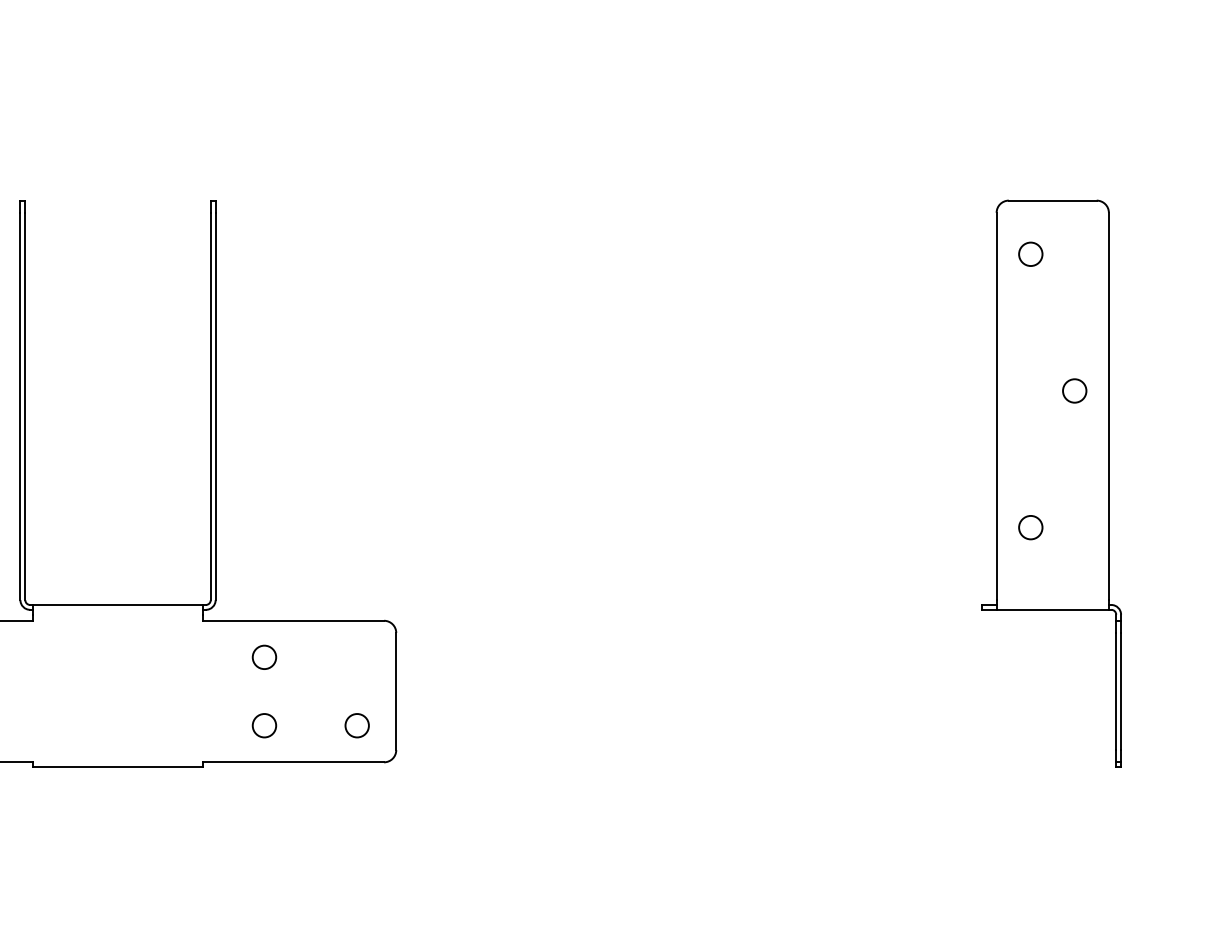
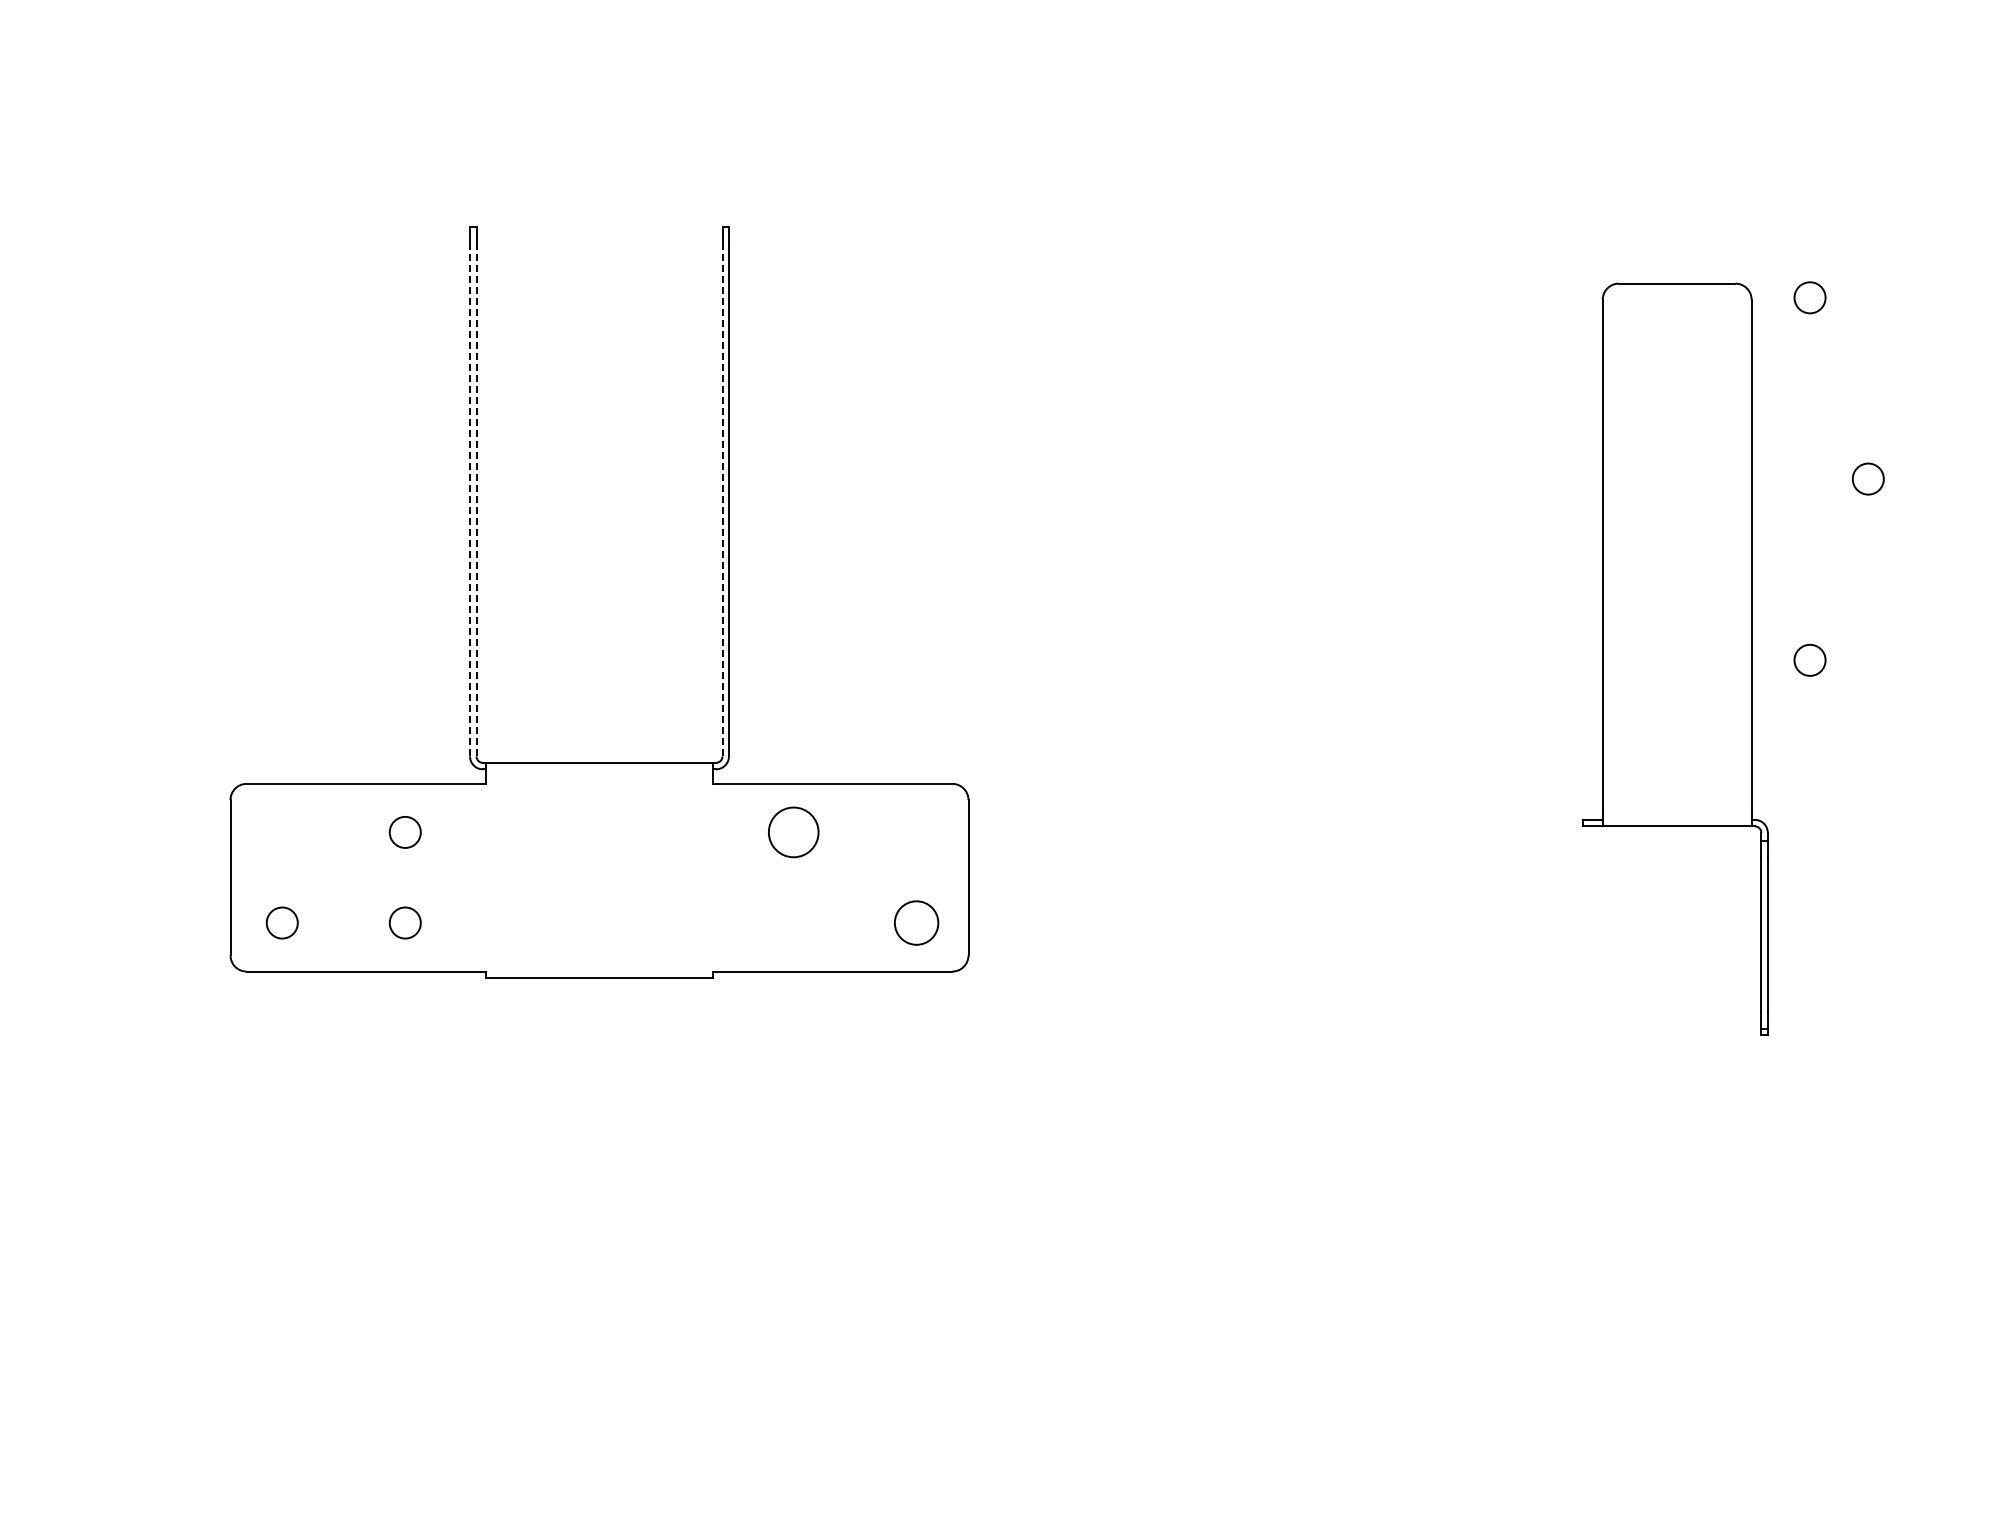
line: (20, 406) -> (470, 499), solid -> dashed
line: (25, 406) -> (476, 499), solid -> dashed
line: (210, 406) -> (722, 499), solid -> dashed
part: (1051, 483) -> (1675, 658), moved
circle: (264, 656) -> (793, 831), size x1.6
circle: (264, 725) -> (793, 922), removed
circle: (357, 725) -> (916, 922), size x1.4

